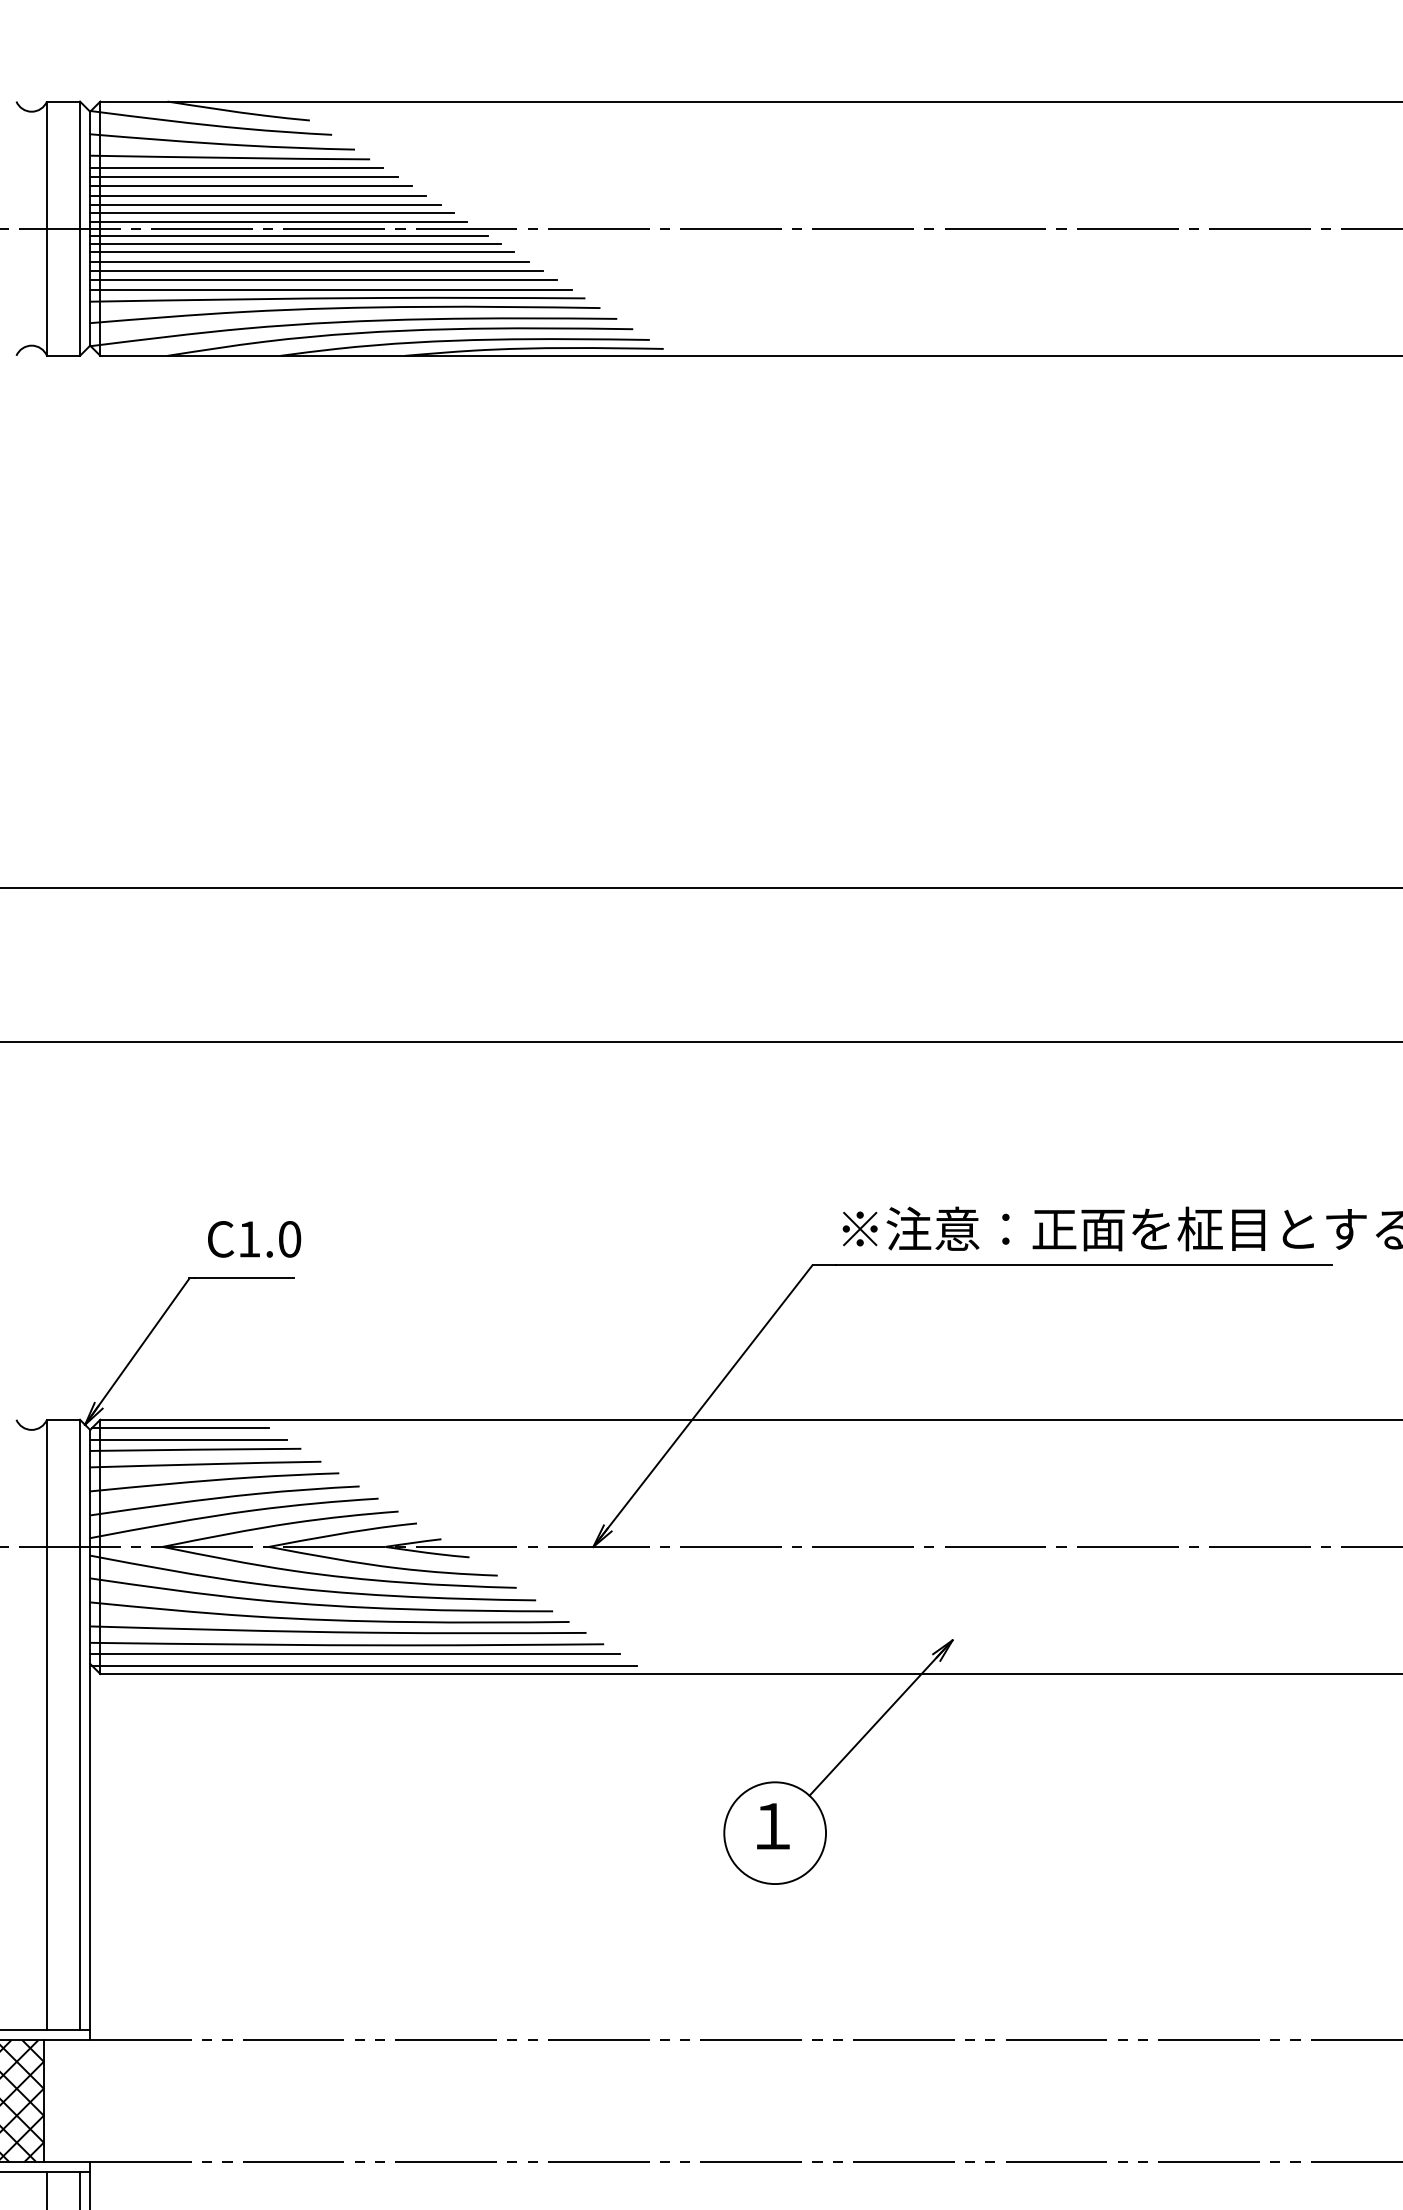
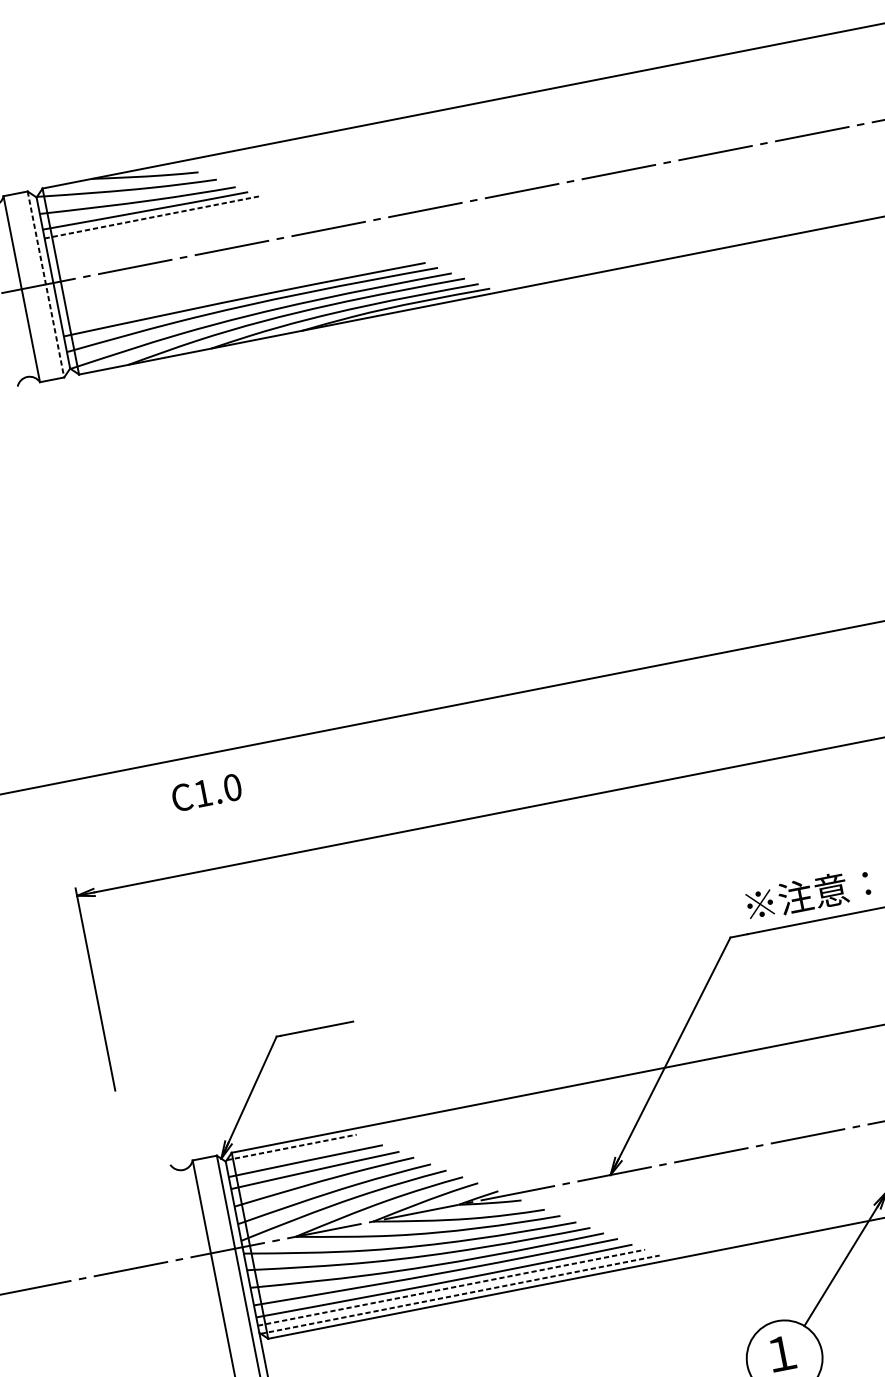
line: (237, 167) -> (152, 217), solid -> dashed
line: (243, 177) -> (158, 223), removed
line: (251, 186) -> (165, 229), removed
line: (258, 195) -> (171, 234), removed
line: (265, 205) -> (178, 240), removed
line: (271, 213) -> (183, 245), removed
line: (278, 221) -> (190, 250), removed
line: (80, 229) -> (46, 285), solid -> dashed
line: (289, 235) -> (200, 259), removed
line: (295, 243) -> (205, 264), removed
line: (302, 252) -> (212, 269), removed
line: (309, 261) -> (218, 275), removed
line: (316, 270) -> (224, 281), removed
line: (323, 280) -> (231, 287), removed
line: (330, 289) -> (237, 293), removed
text: (254, 1239) -> (206, 792), moved
line: (180, 1428) -> (291, 1147), solid -> dashed
line: (188, 1439) -> (299, 1154), removed
line: (354, 1654) -> (451, 1288), solid -> dashed
line: (364, 1665) -> (460, 1294), solid -> dashed

